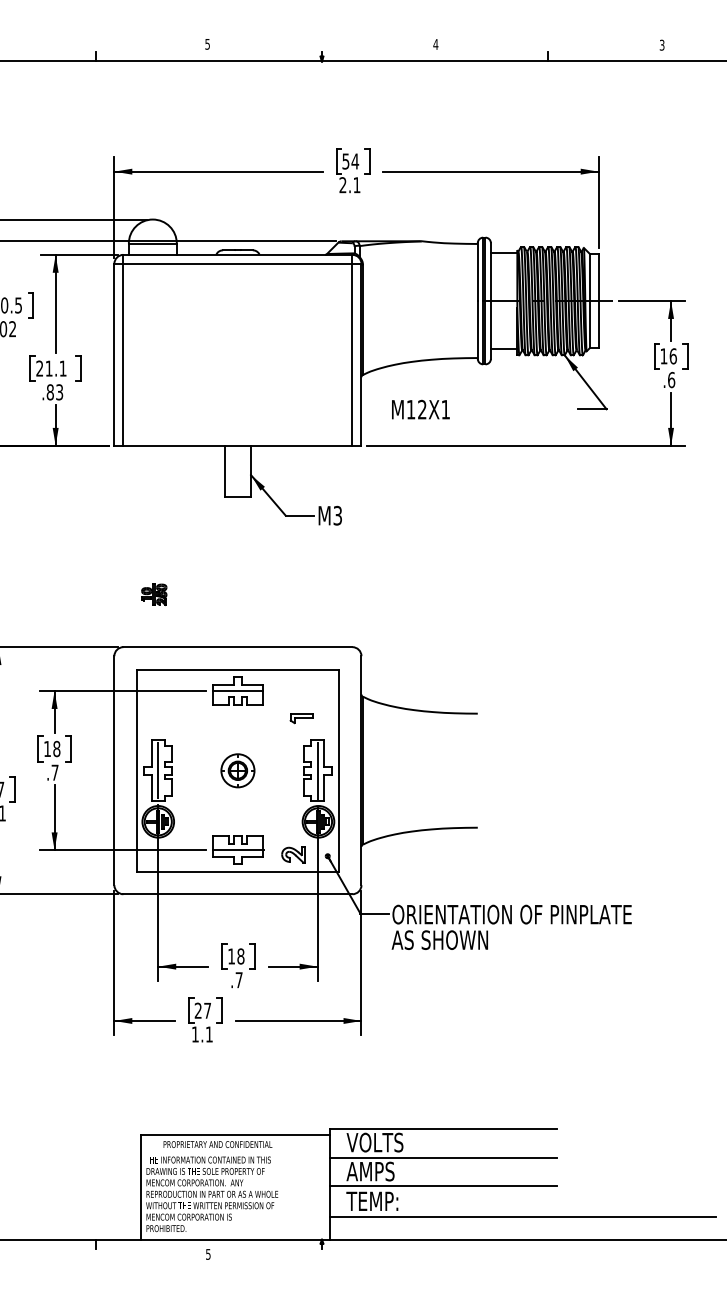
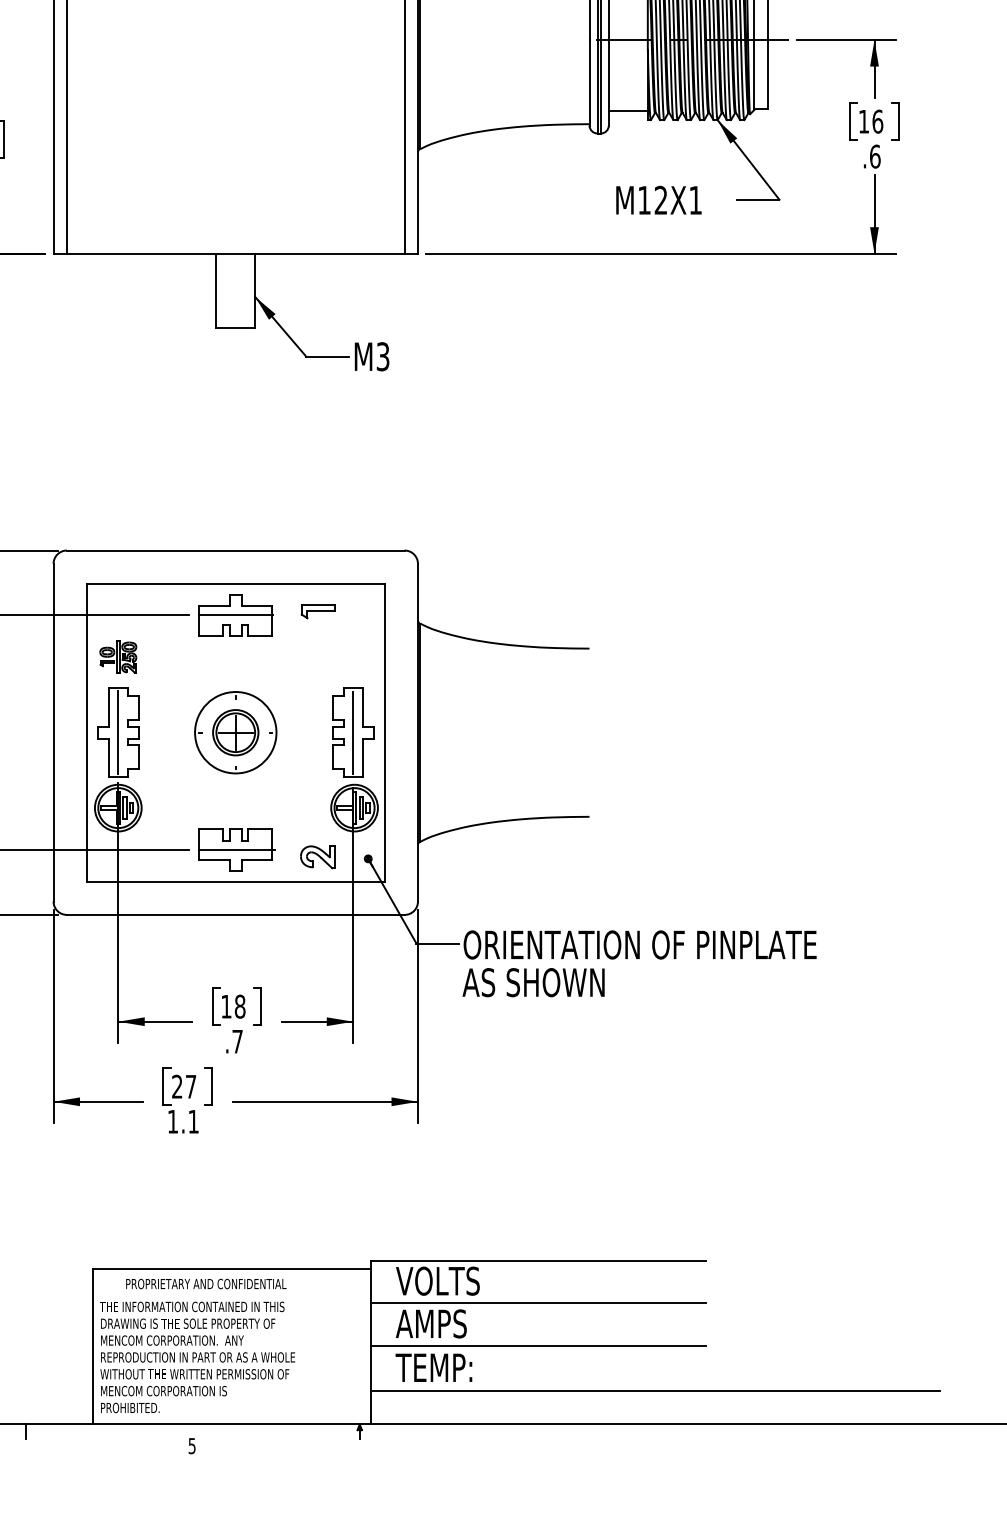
text: (420, 409) -> (658, 200), moved
part: (154, 594) -> (118, 657), moved
part: (301, 718) -> (317, 611), moved
part: (237, 770) -> (235, 732), size x1.67

